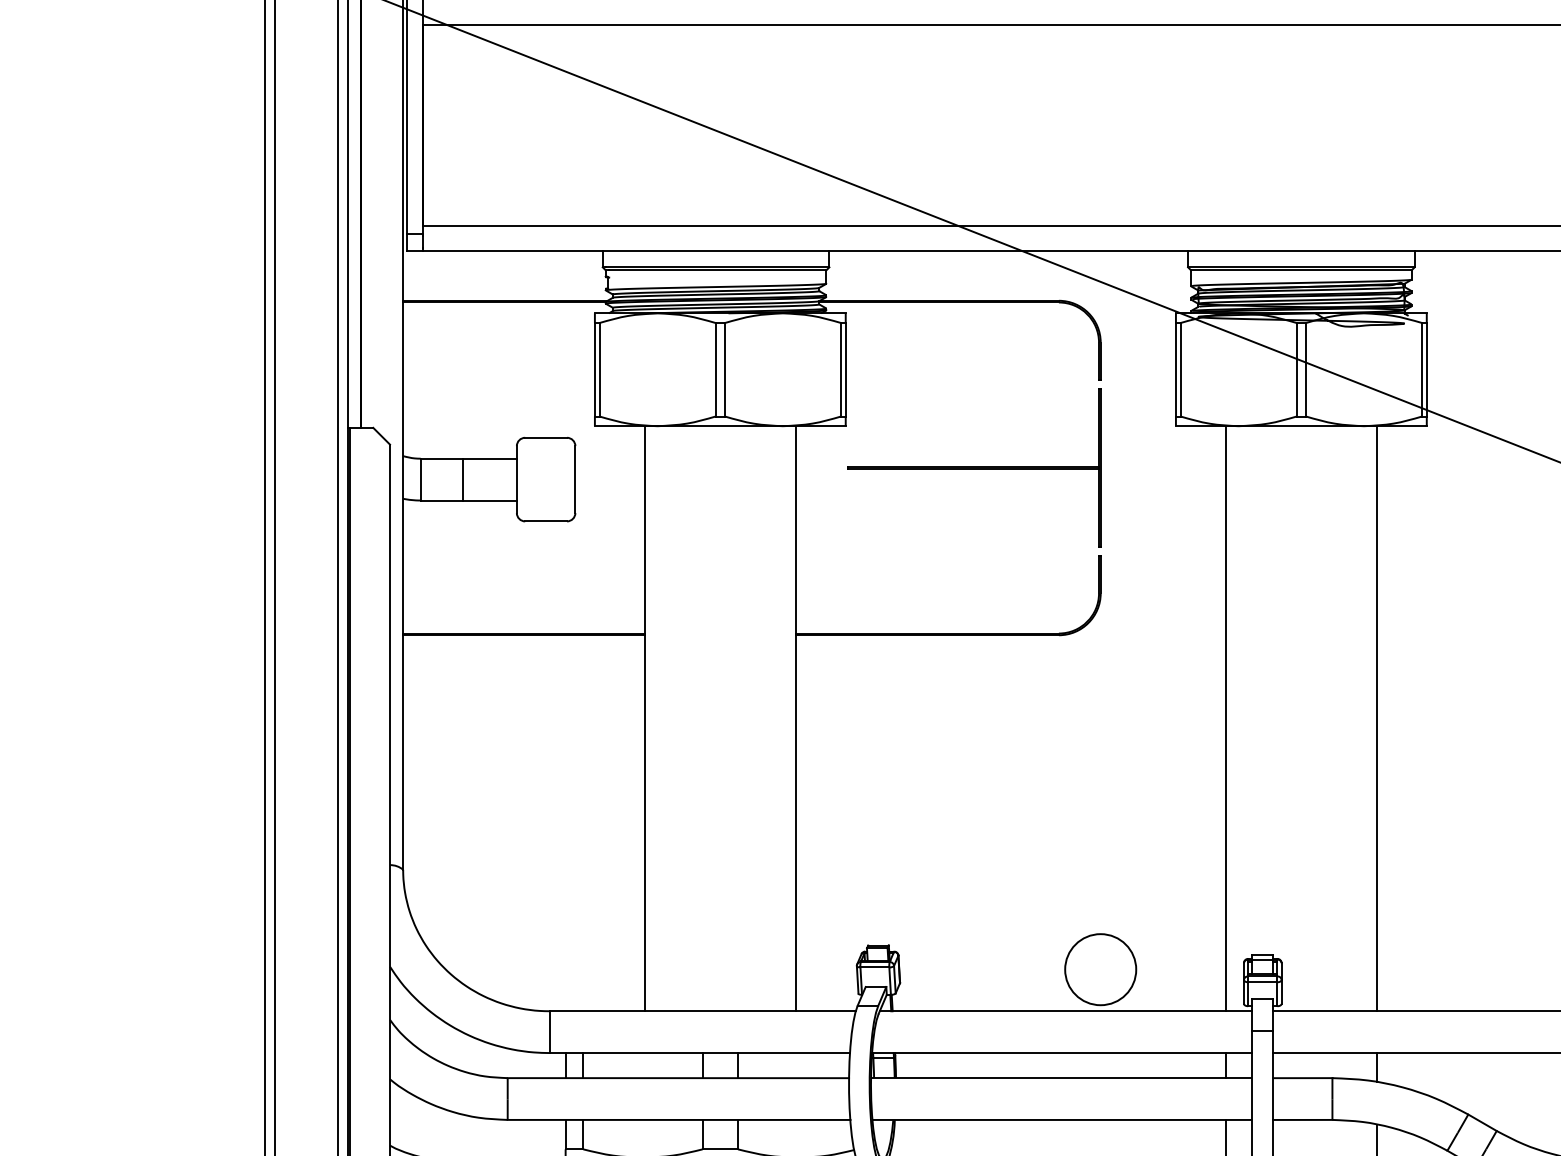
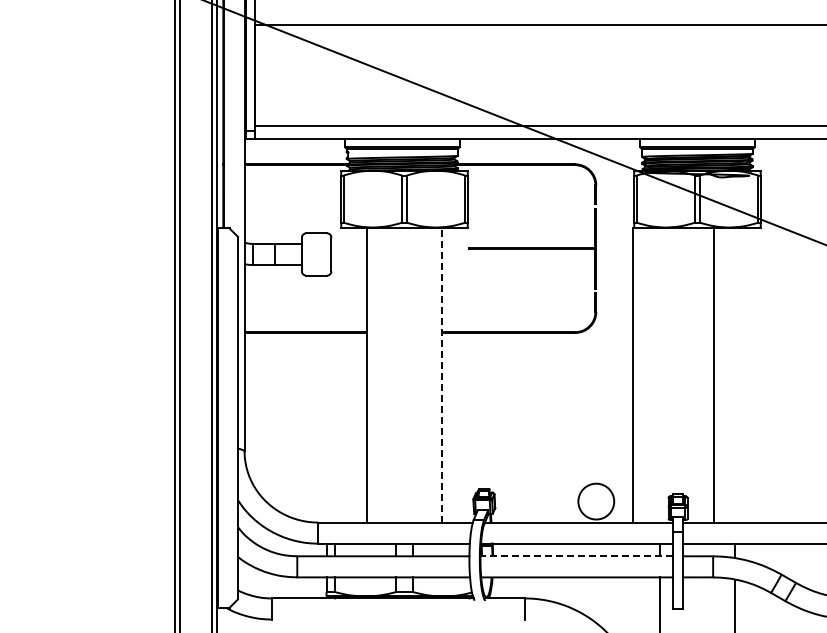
line: (795, 717) -> (442, 374), solid -> dashed
line: (1226, 717) -> (632, 374), moved
line: (1376, 717) -> (714, 374), moved
line: (1059, 1078) -> (575, 556), solid -> dashed

